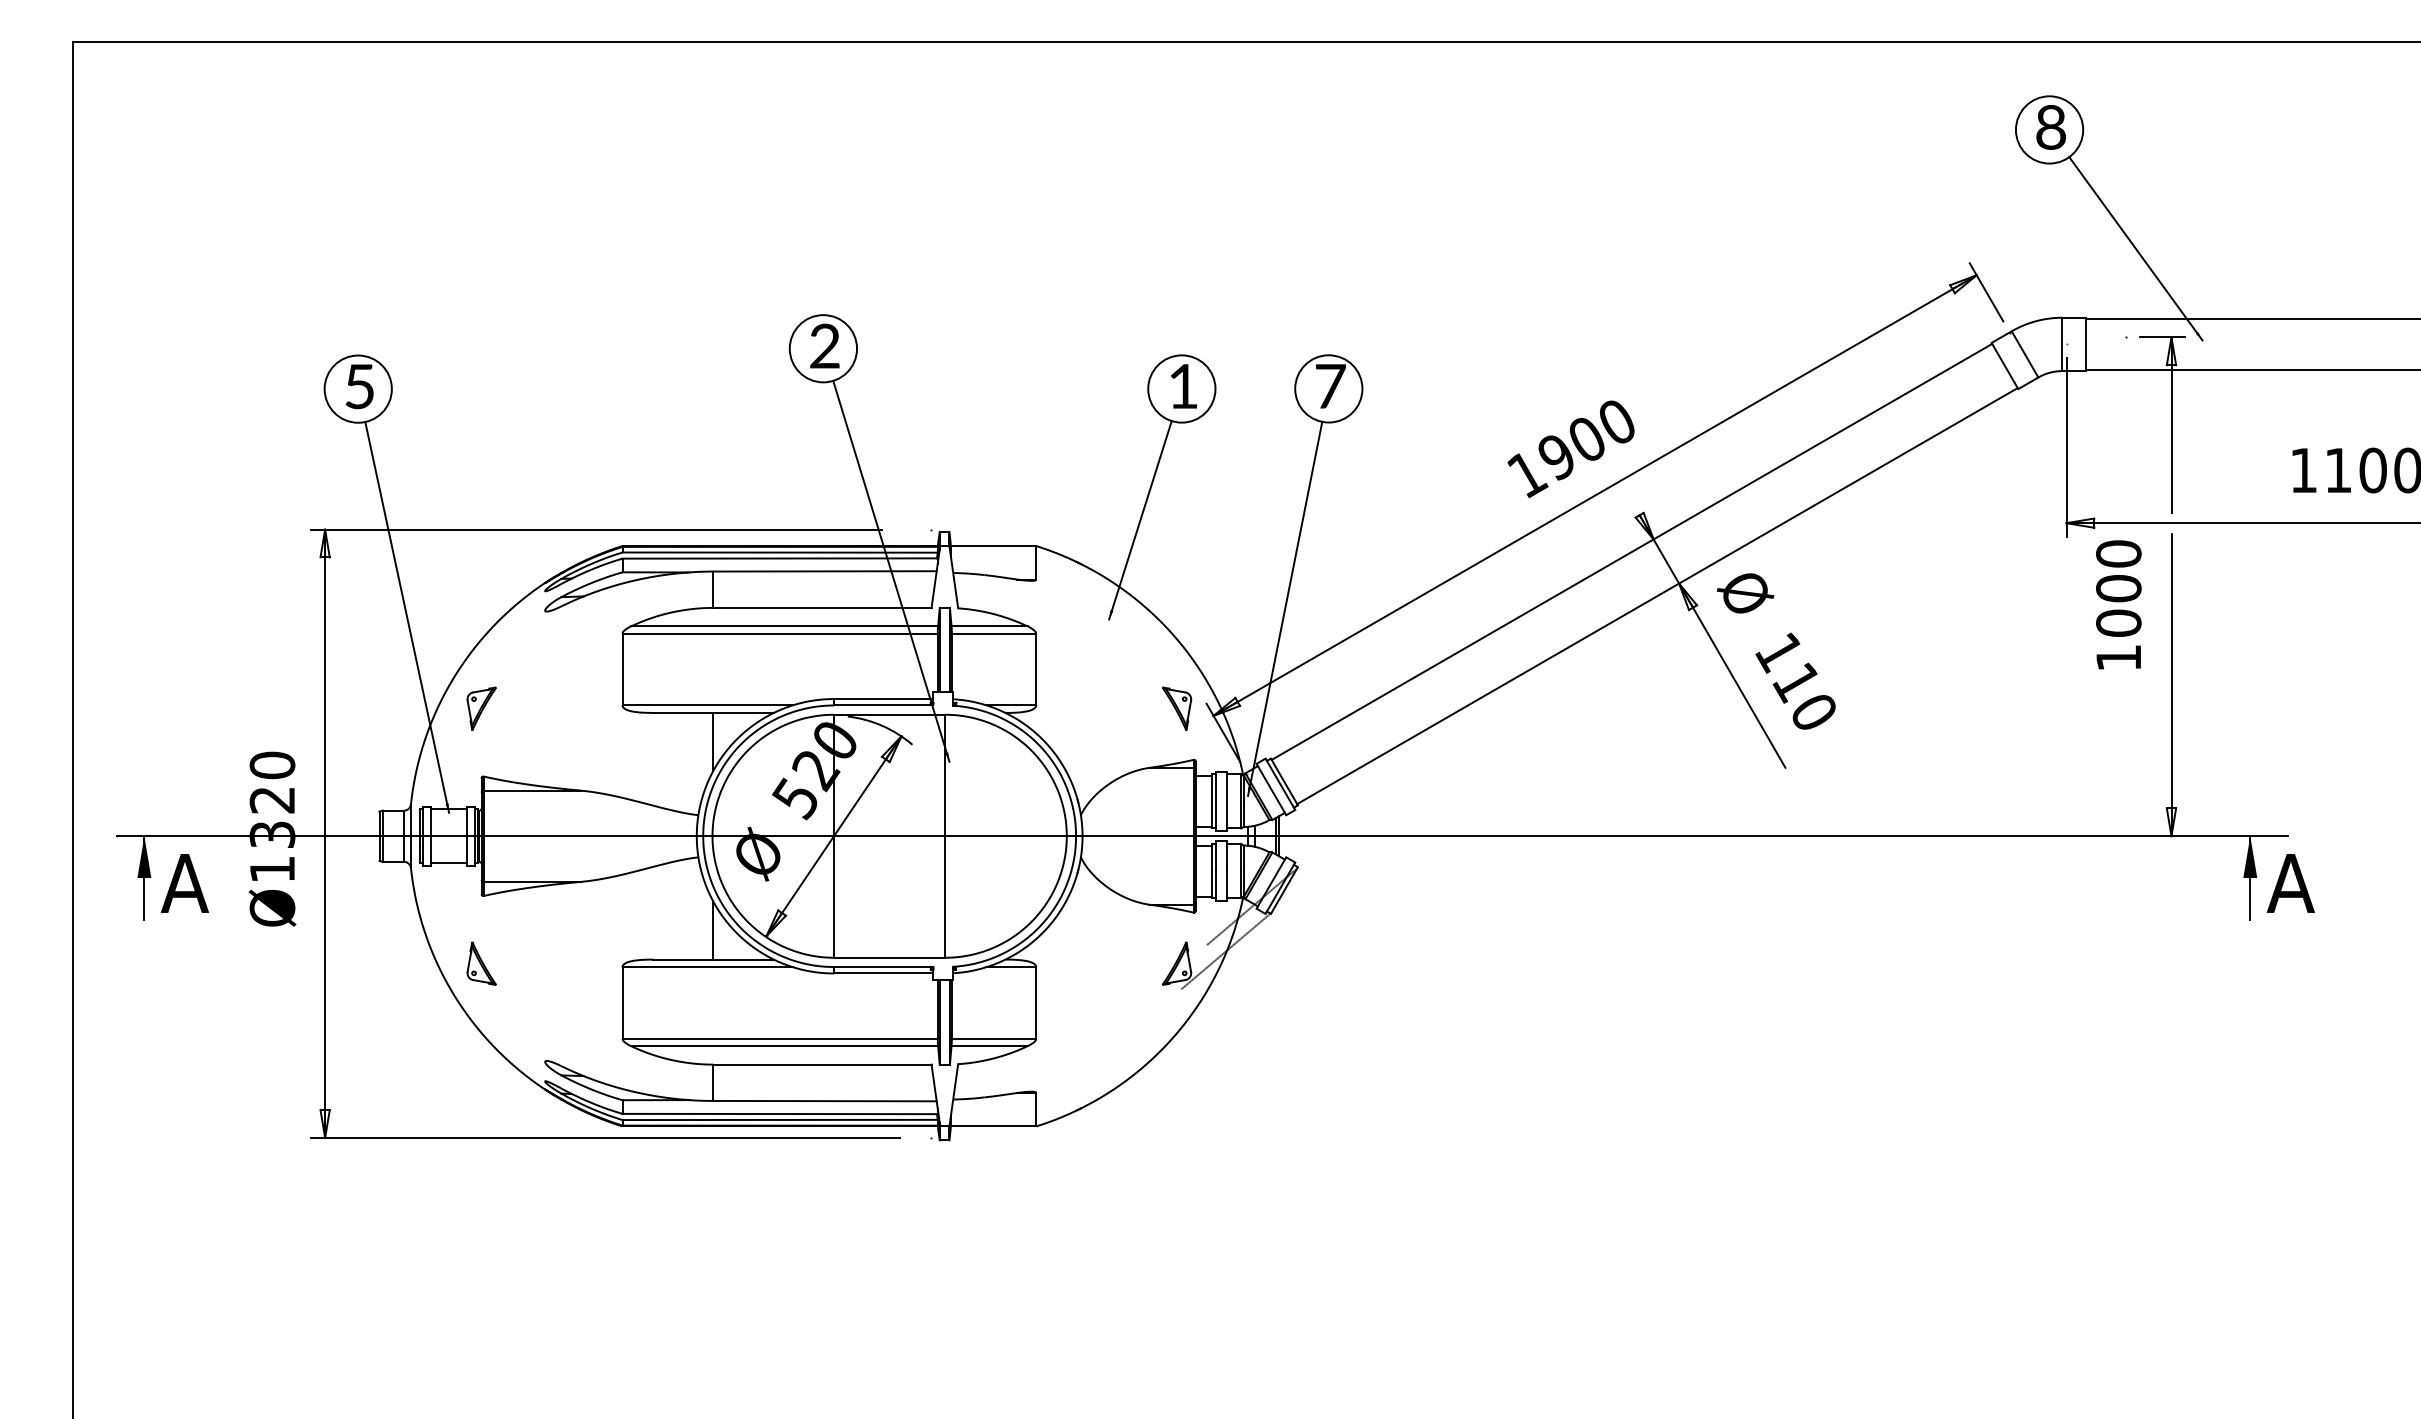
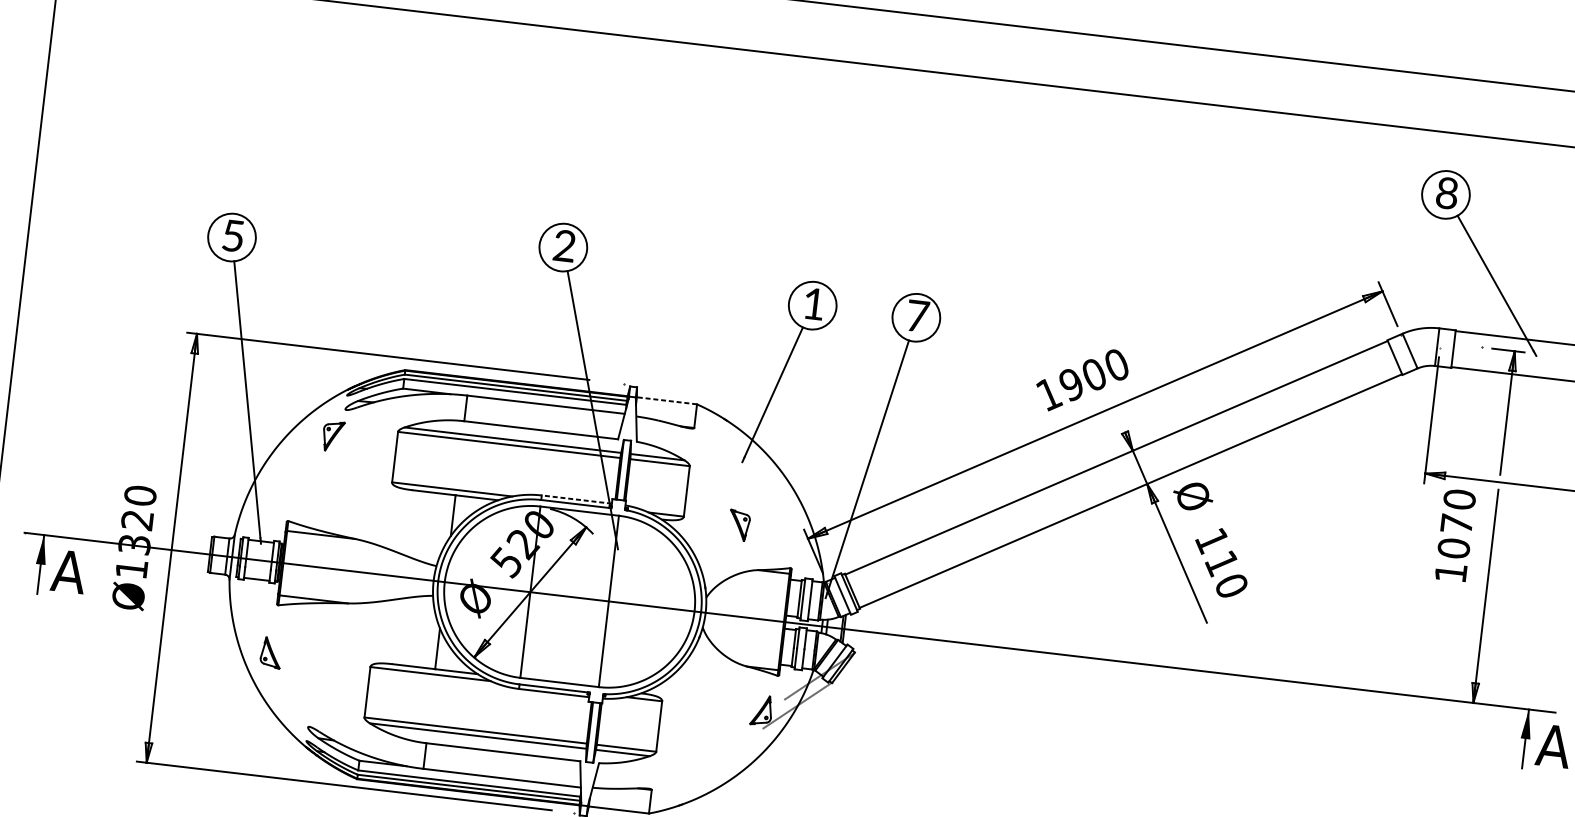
line: (993, 546) -> (666, 401), solid -> dashed
text: (2118, 588) -> (1456, 523), 1000 -> 1070
line: (883, 699) -> (576, 499), solid -> dashed
part: (481, 708) -> (333, 436), moved
part: (1177, 708) -> (739, 525), moved

